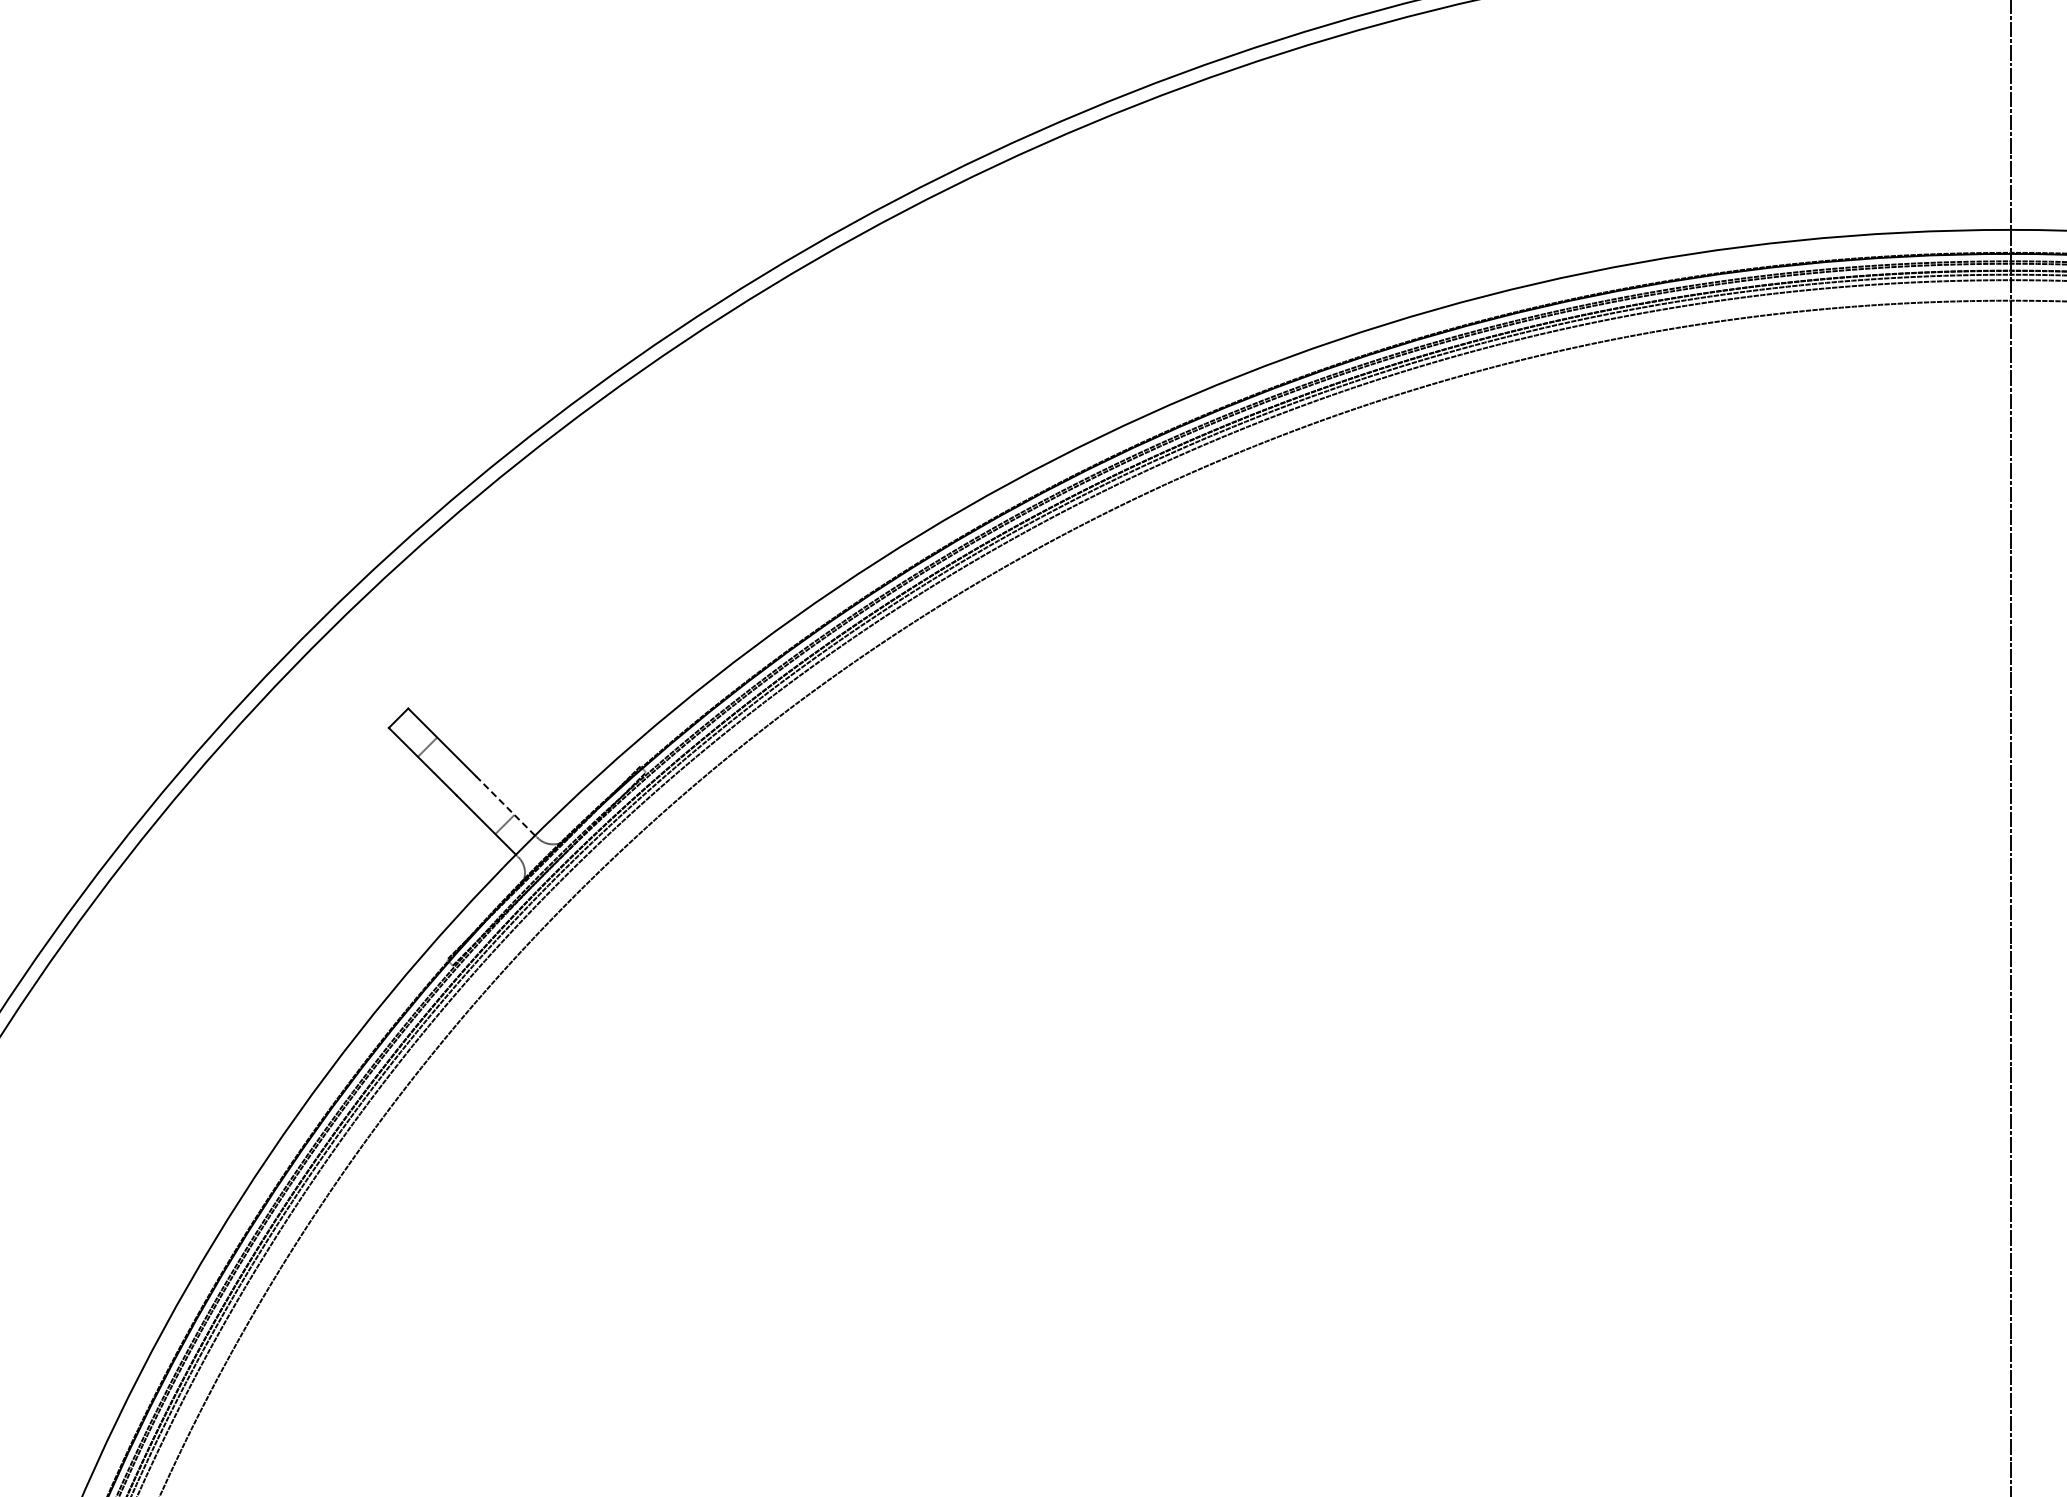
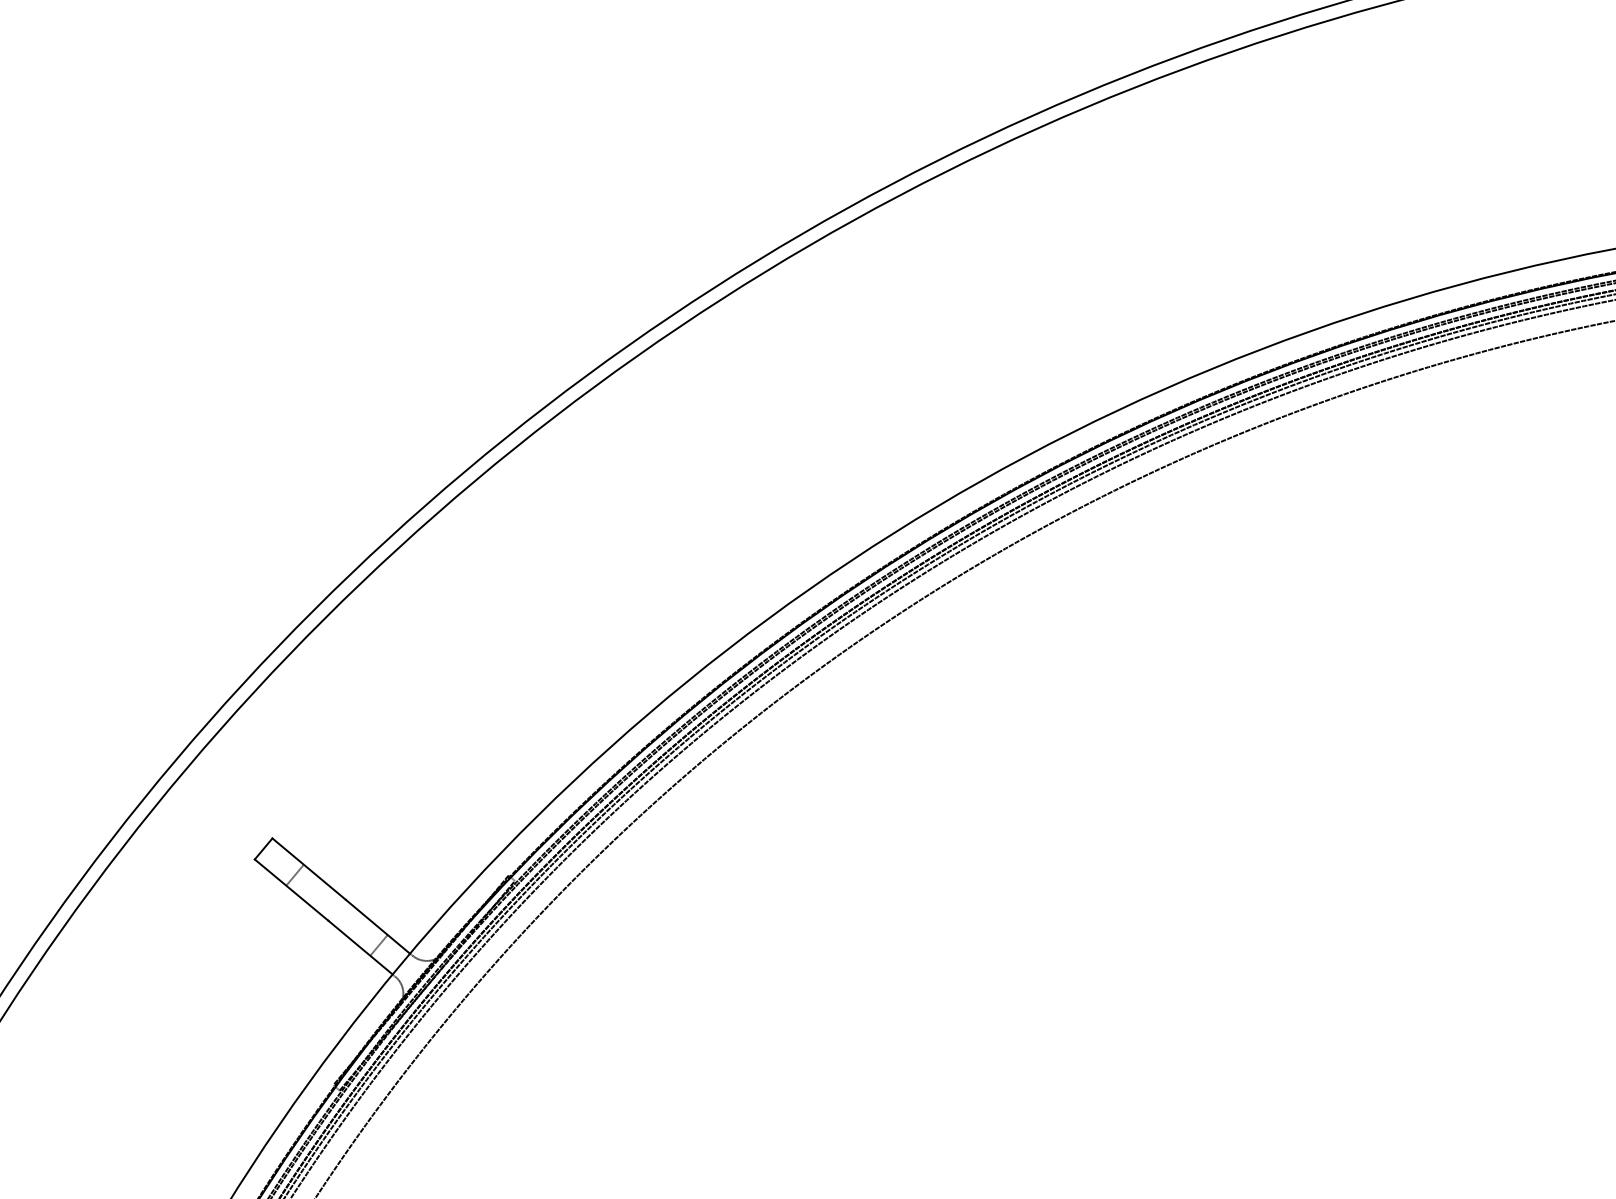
line: (505, 806) -> (377, 927), dashed -> solid

